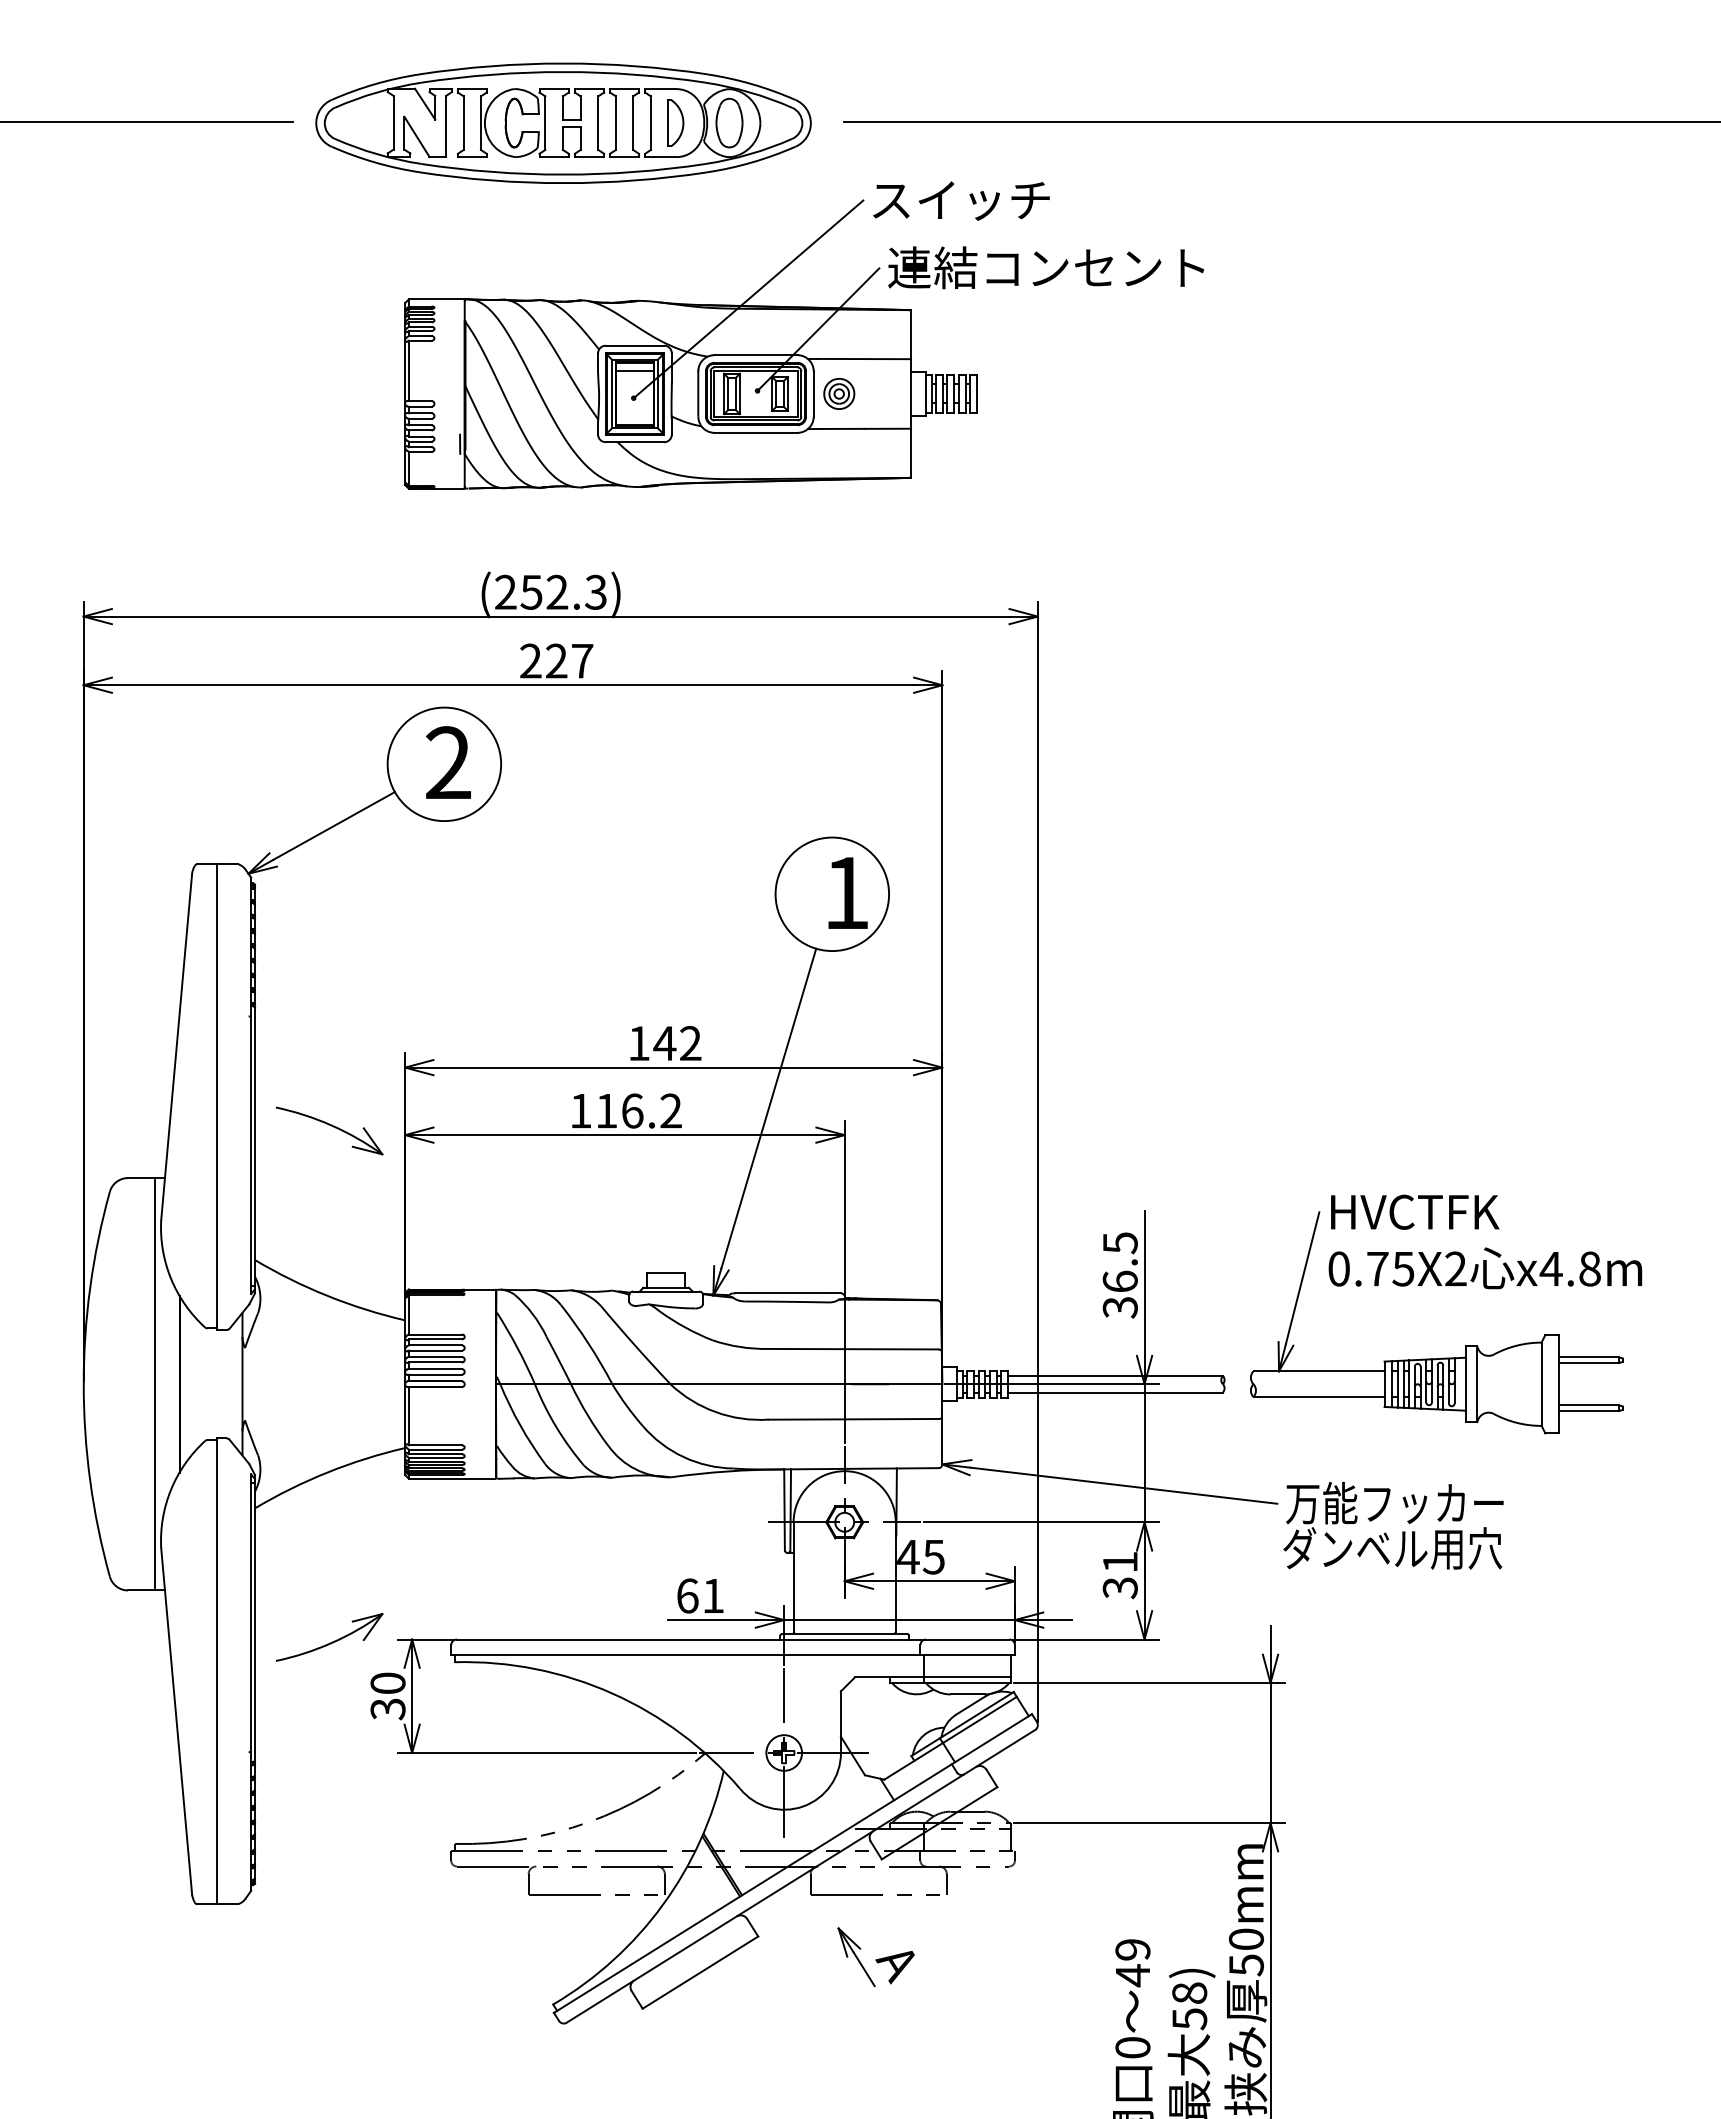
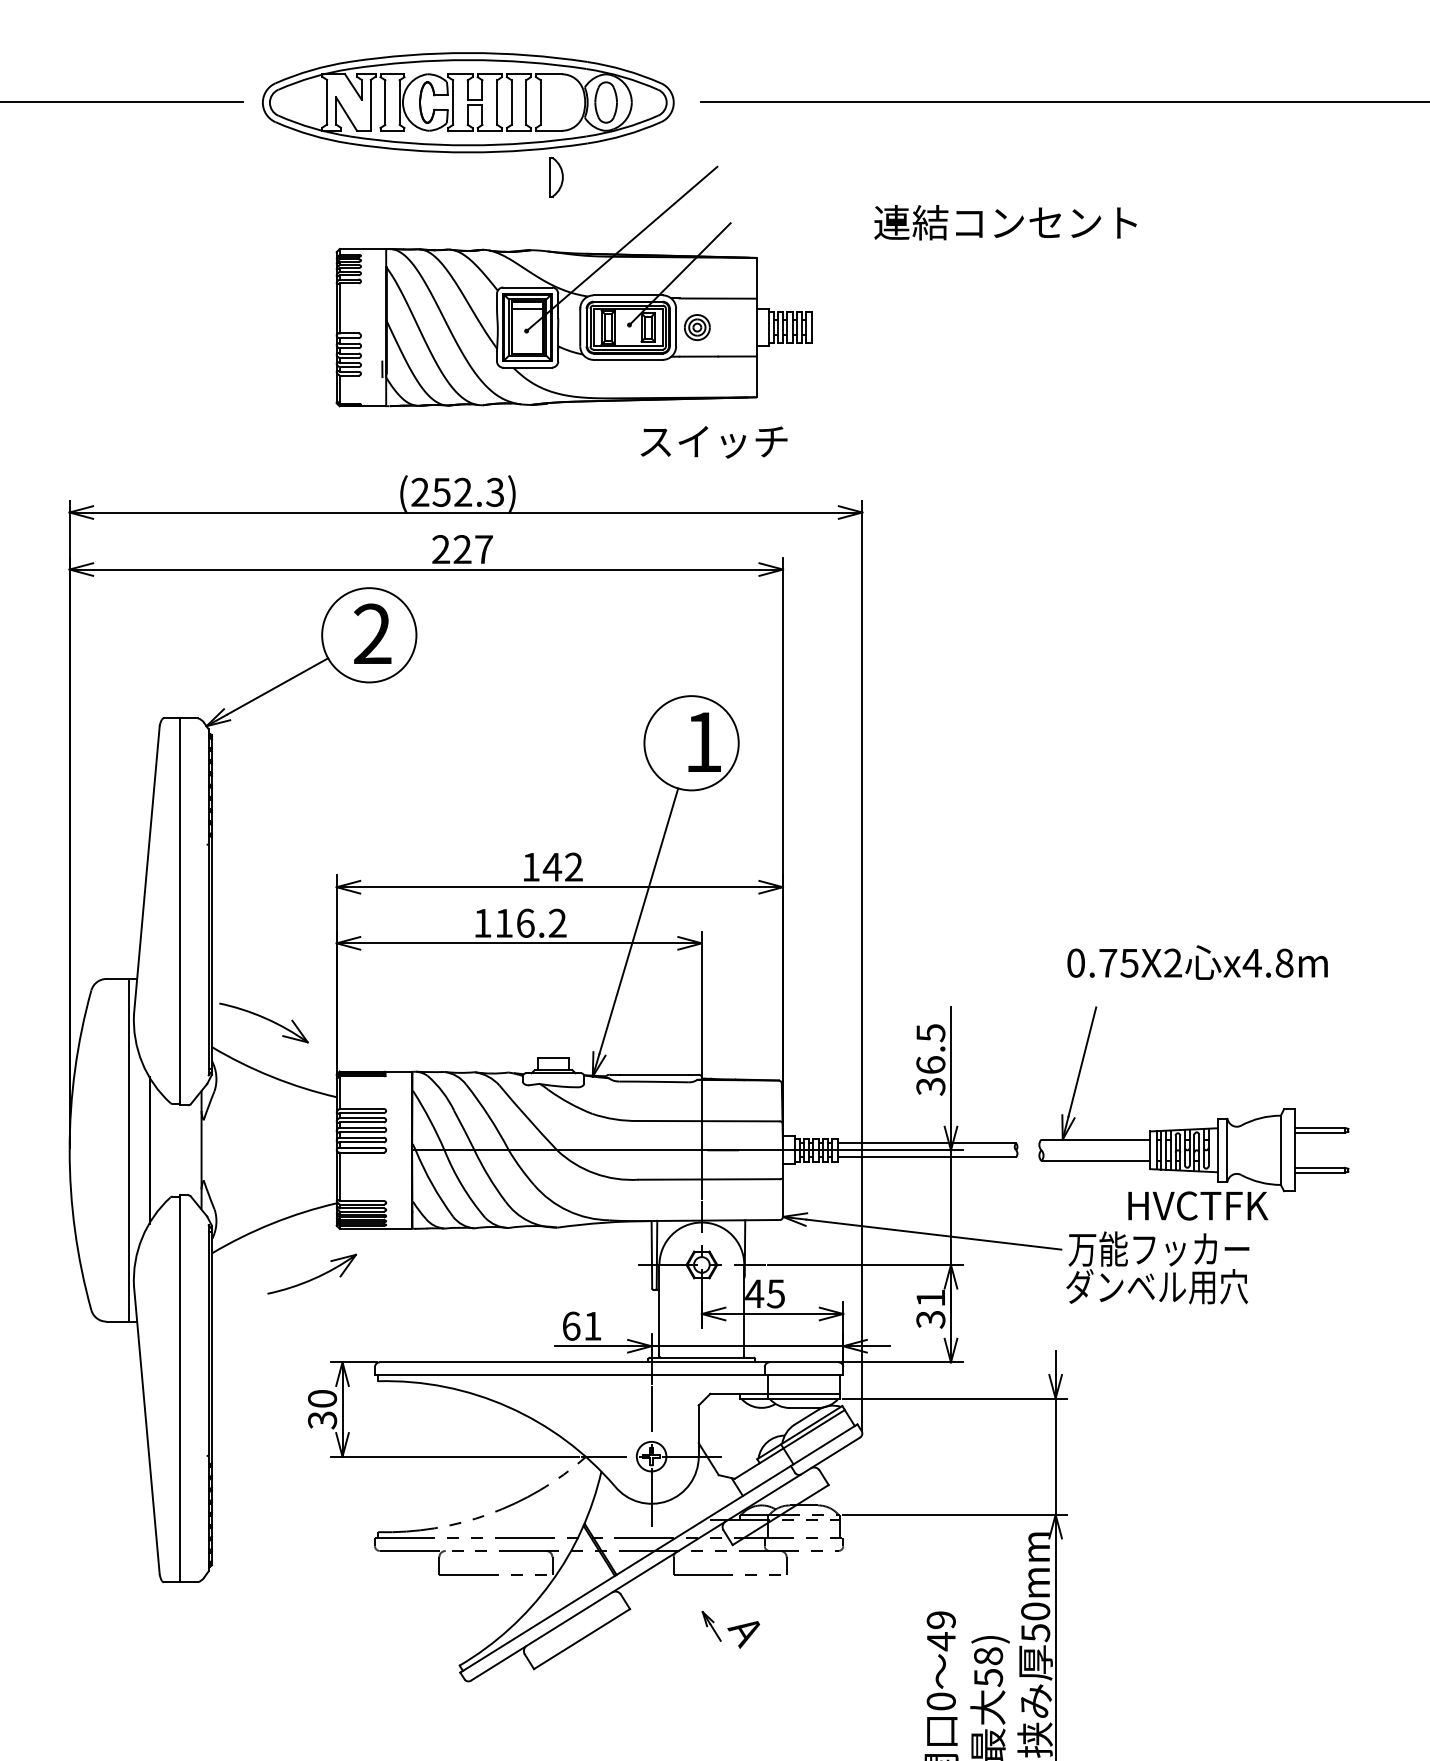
part: (675, 122) -> (556, 176), moved
text: (961, 200) -> (714, 441), moved
text: (1046, 267) -> (1005, 222), moved
part: (329, 1130) -> (263, 1022), moved
text: (1415, 1211) -> (1198, 1205), moved
text: (1485, 1268) -> (1197, 962), moved
part: (329, 1637) -> (312, 1274), moved
part: (856, 1957) -> (711, 1626), size x0.6

